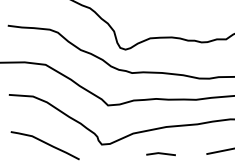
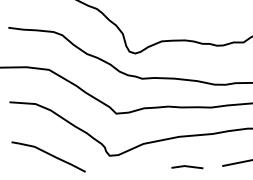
line: (160, 154) -> (186, 167), moved

